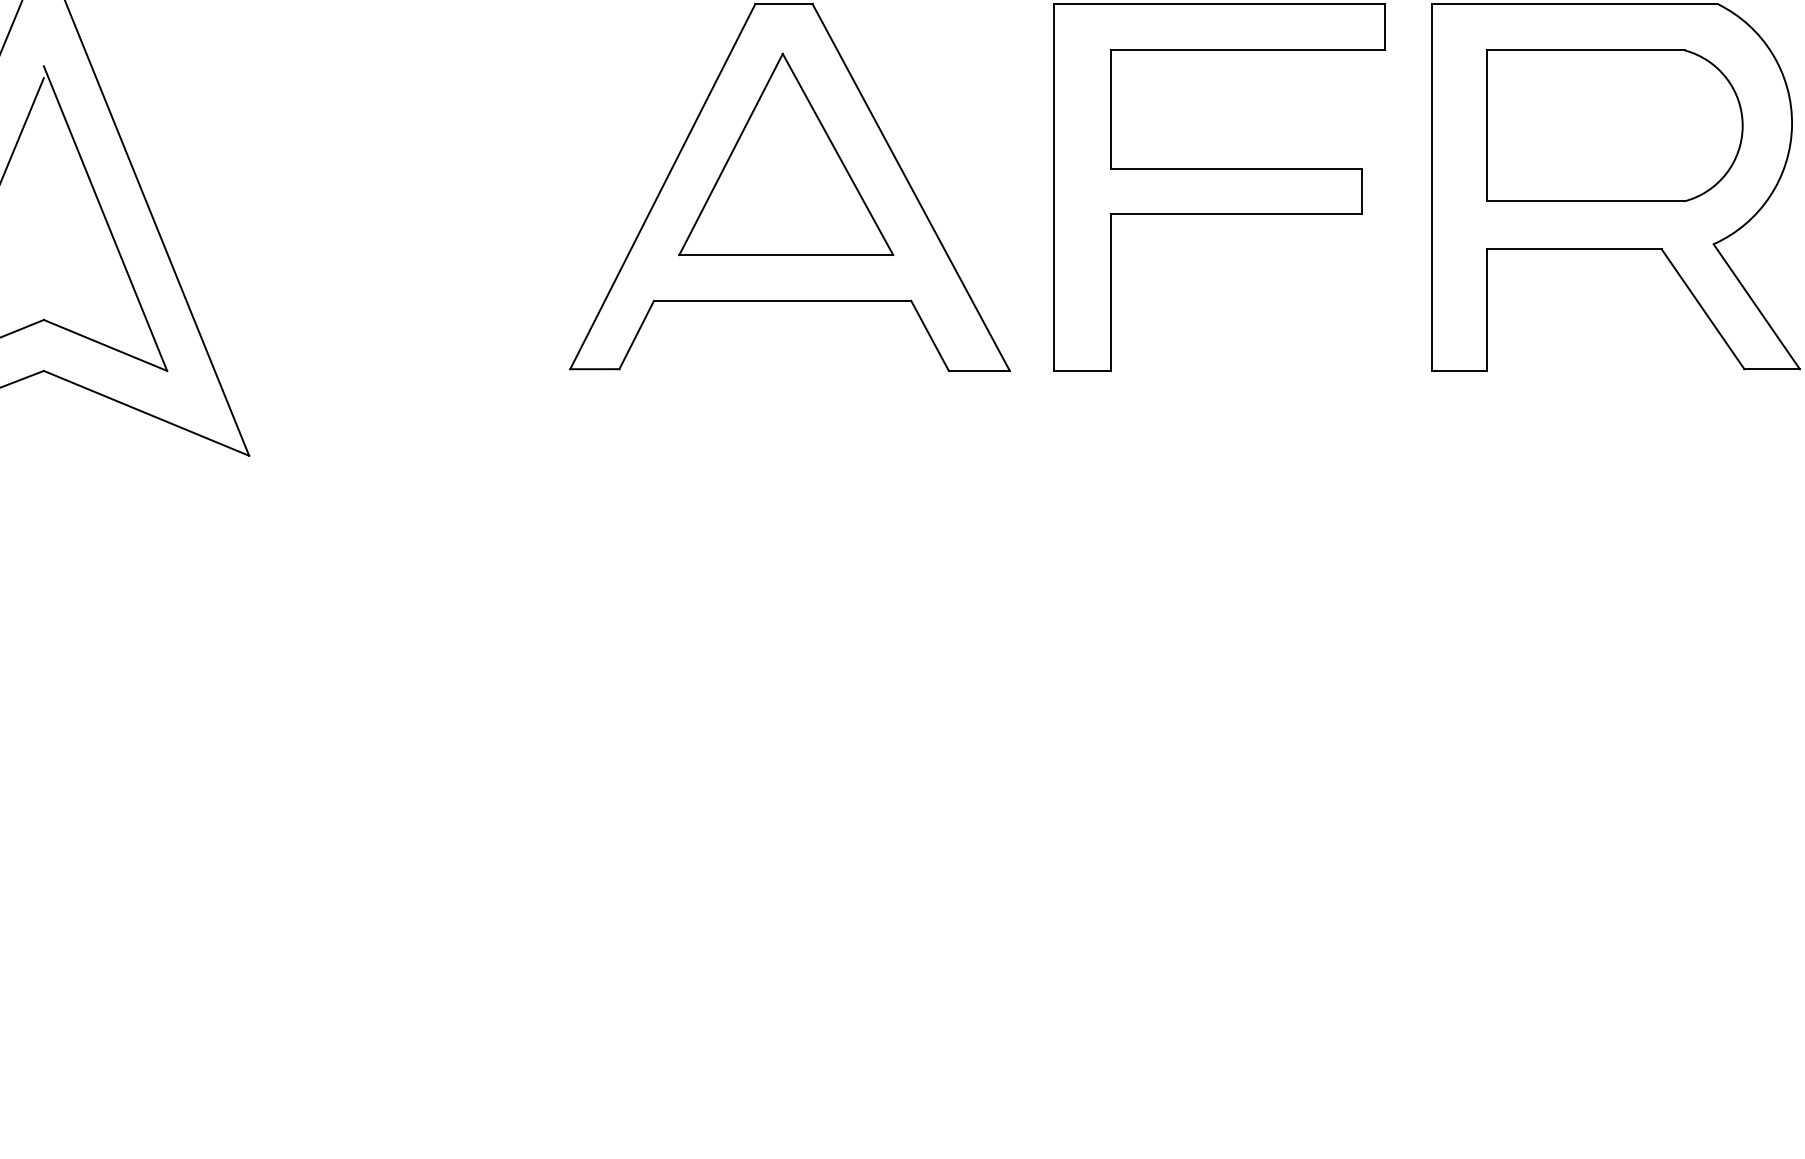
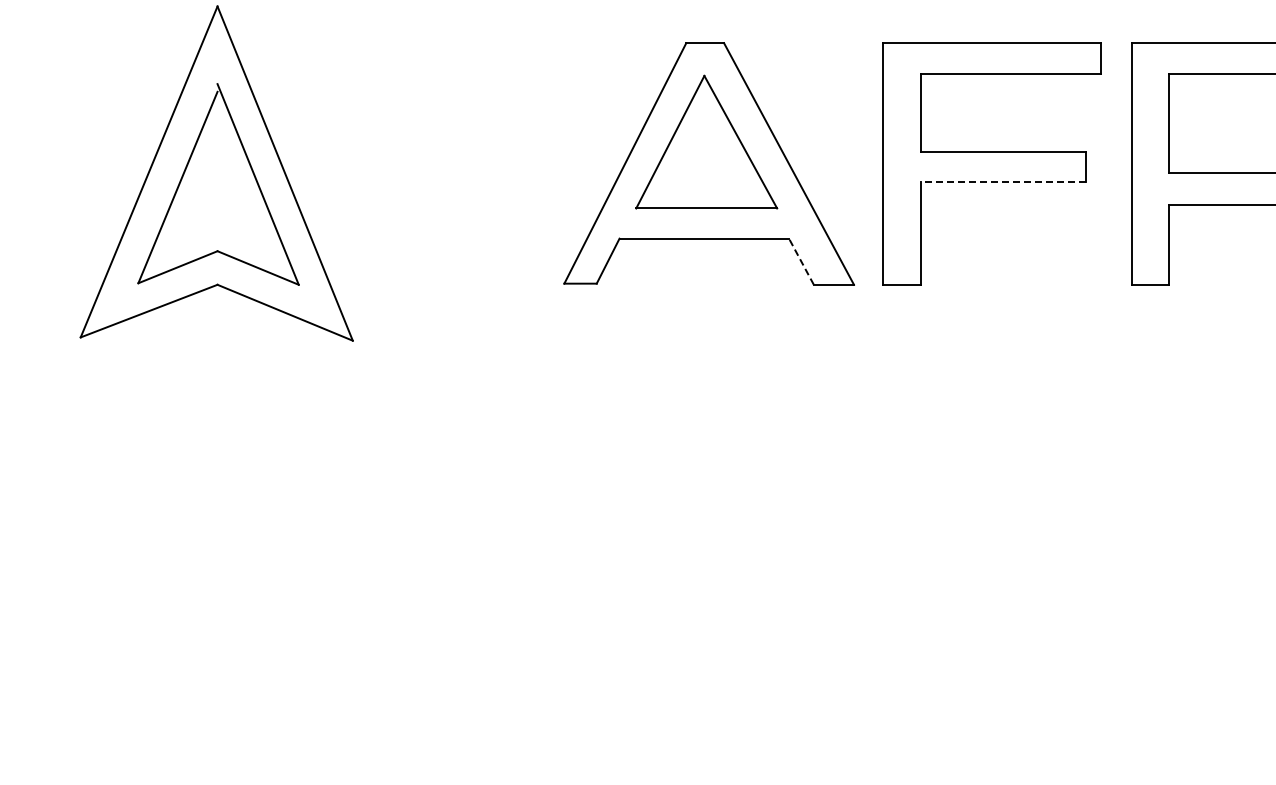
line: (1236, 214) -> (1003, 181), solid -> dashed
line: (930, 335) -> (801, 261), solid -> dashed

